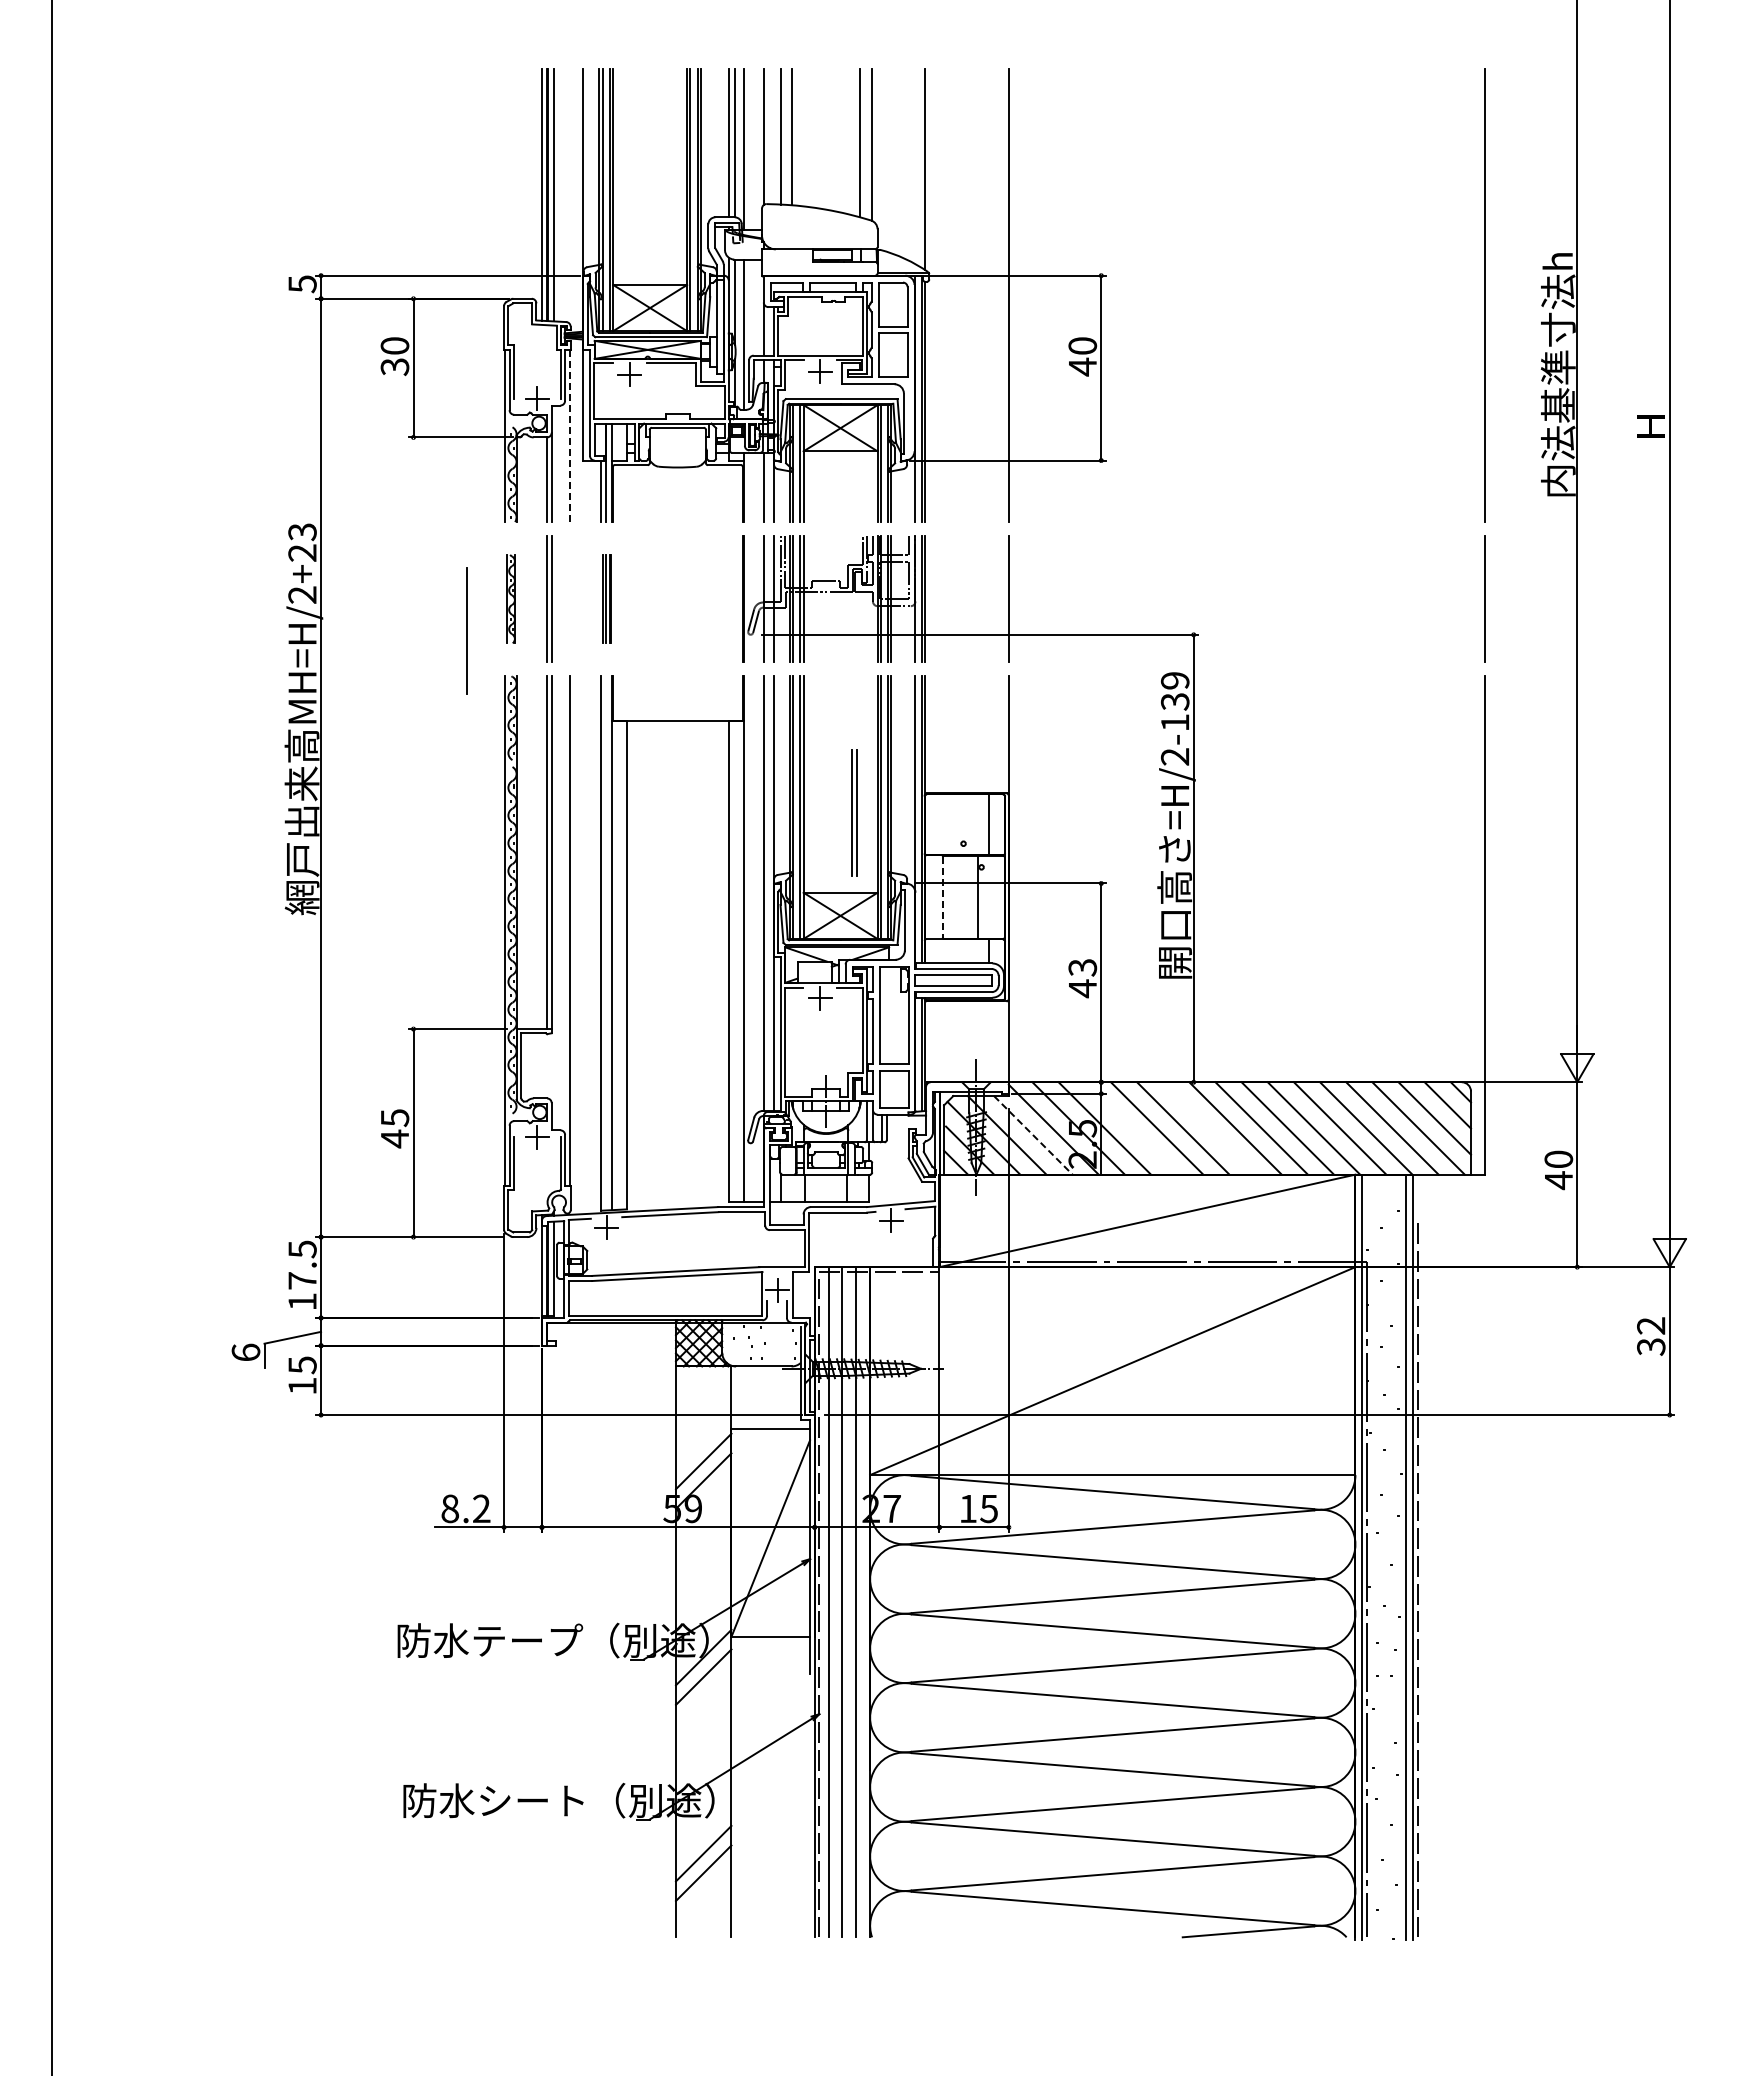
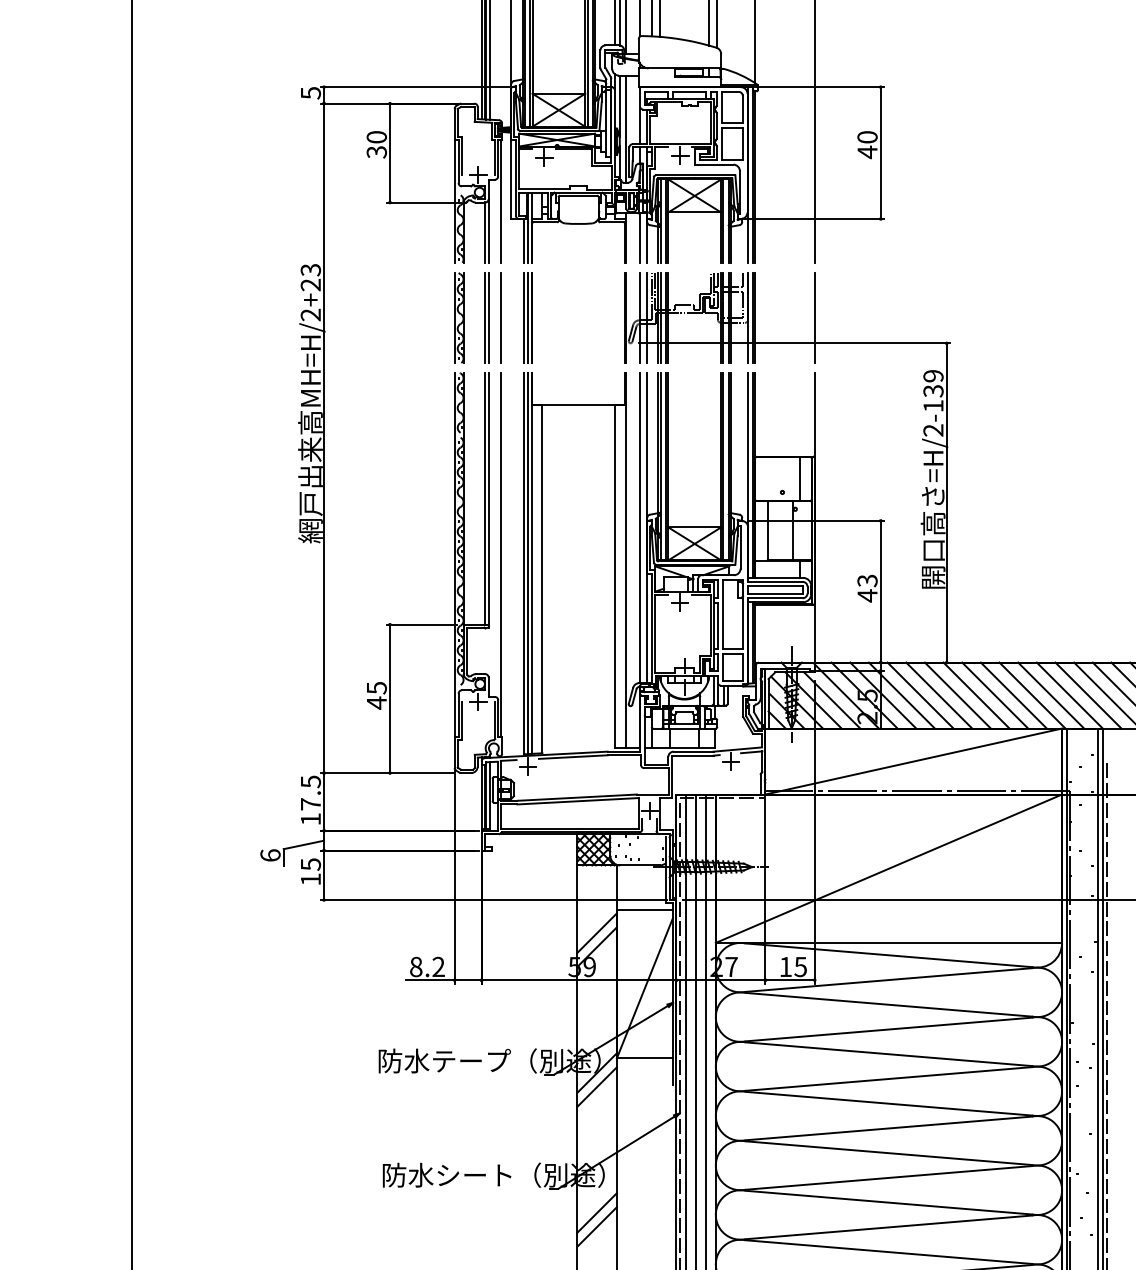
line: (569, 435) -> (501, 201), dashed -> solid
part: (510, 598) -> (459, 317), size x1.43
part: (606, 598) -> (527, 317), size x1.43
line: (466, 630) -> (501, 317), moved
part: (854, 812) -> (704, 470), removed
line: (942, 897) -> (767, 530), dashed -> solid
line: (606, 943) -> (527, 563), added
line: (1130, 1128) -> (901, 695), added
line: (1209, 1128) -> (957, 695), added
line: (1033, 1135) -> (832, 700), dashed -> solid

